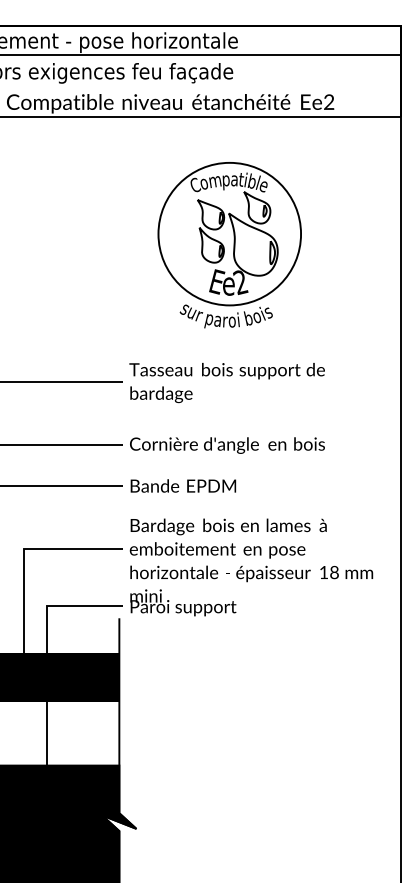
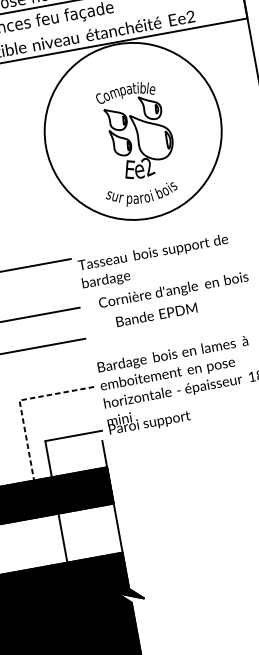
circle: (229, 233) -> (132, 130), size x1.6
text: (226, 383) -> (154, 262), moved
text: (227, 445) -> (173, 290), moved
text: (183, 485) -> (156, 314), moved
line: (23, 563) -> (21, 411), solid -> dashed

